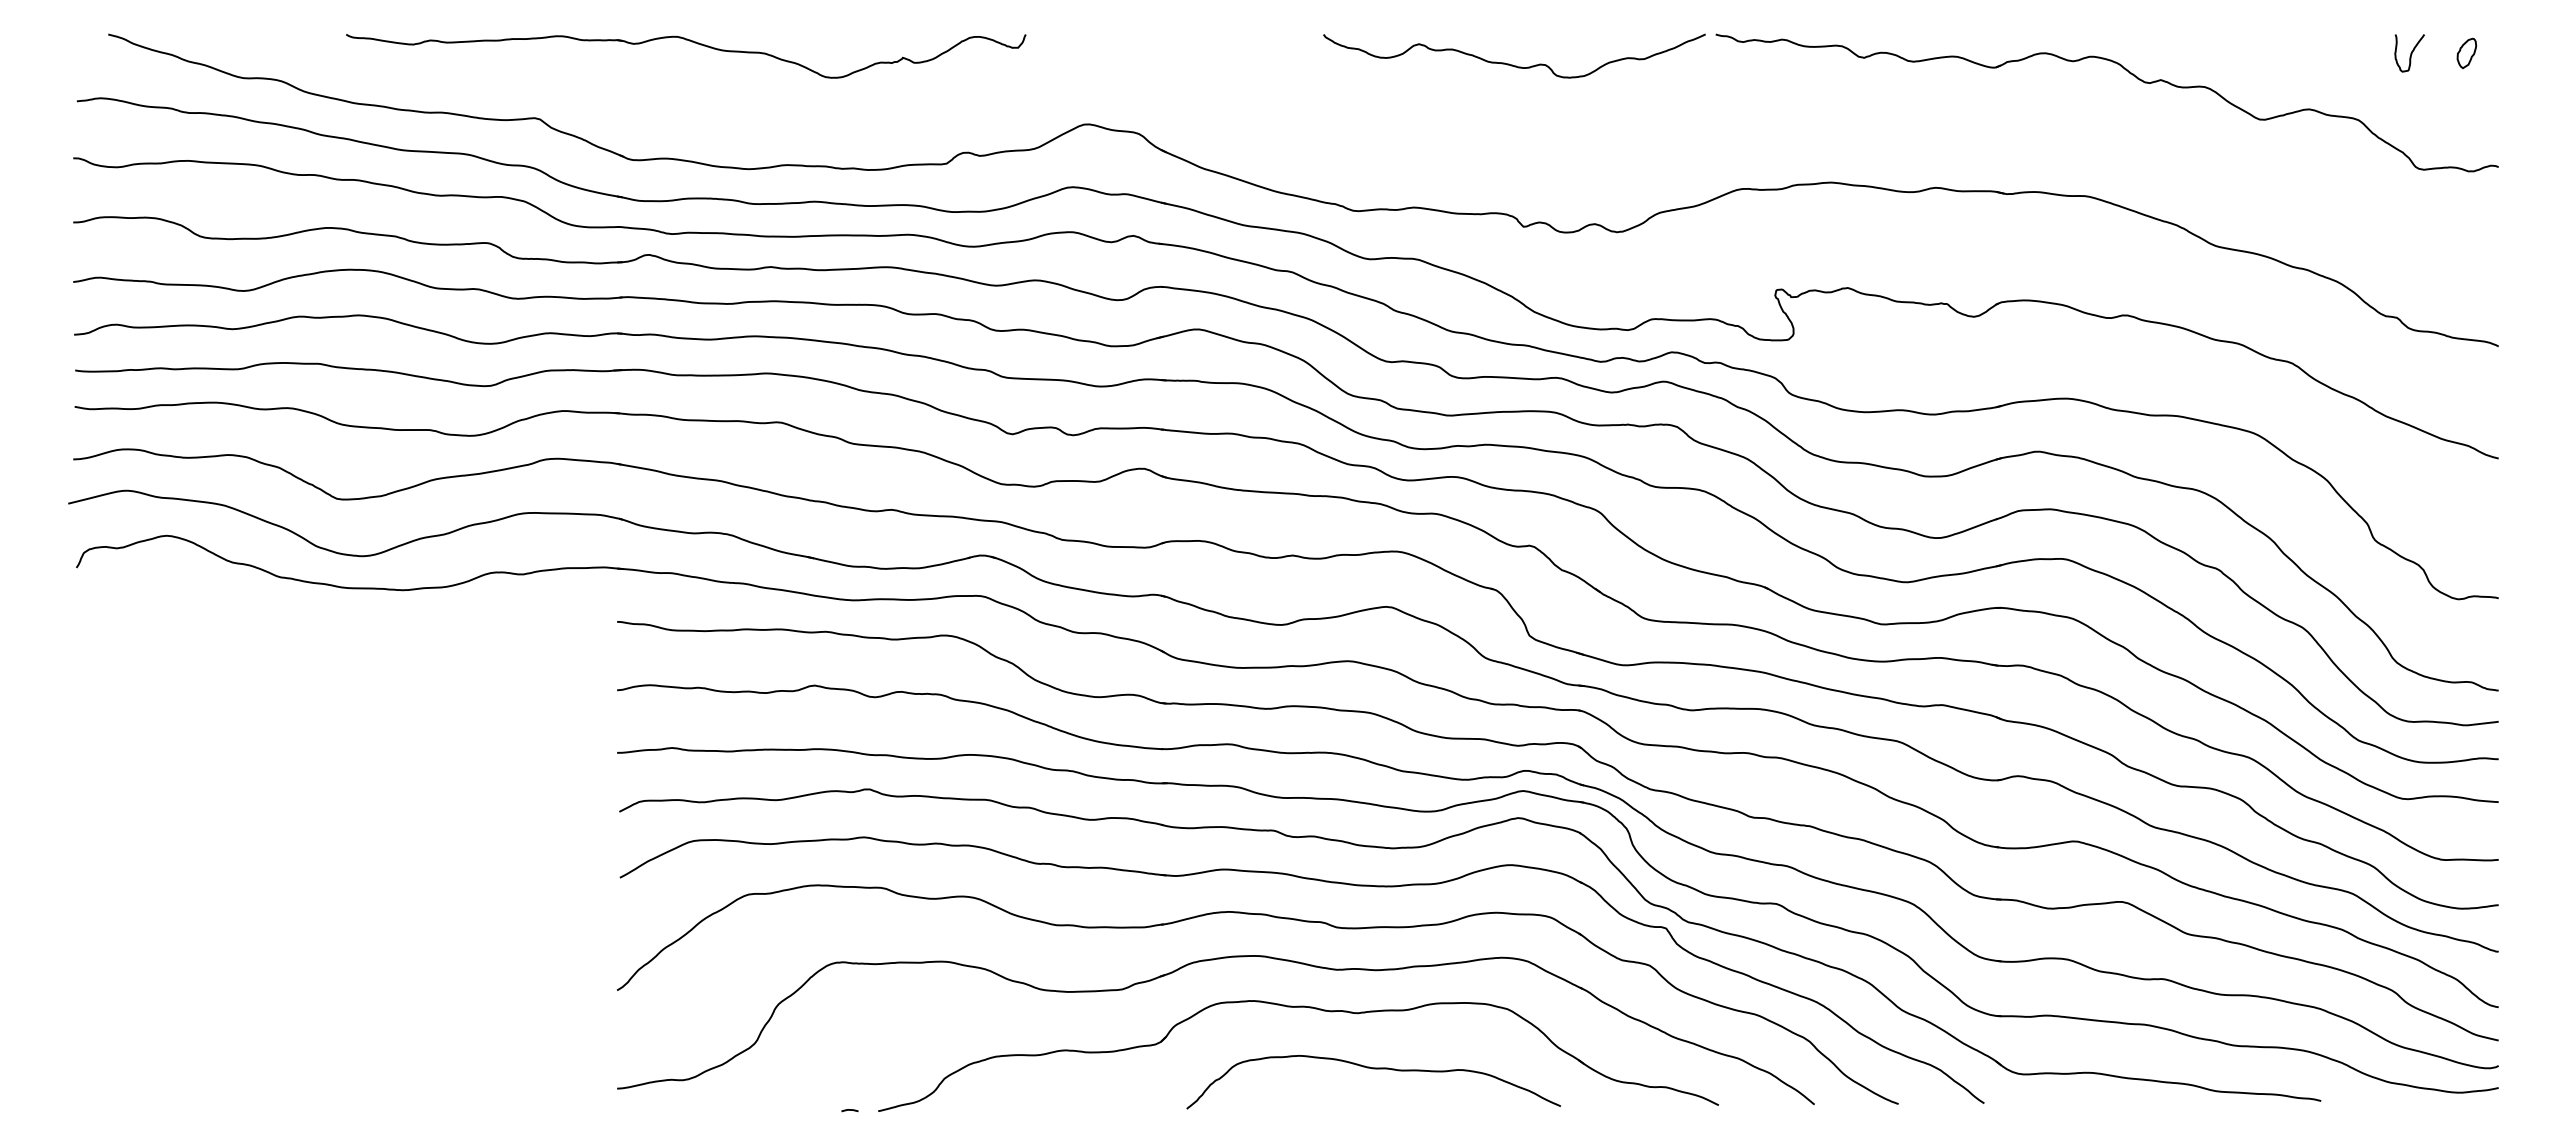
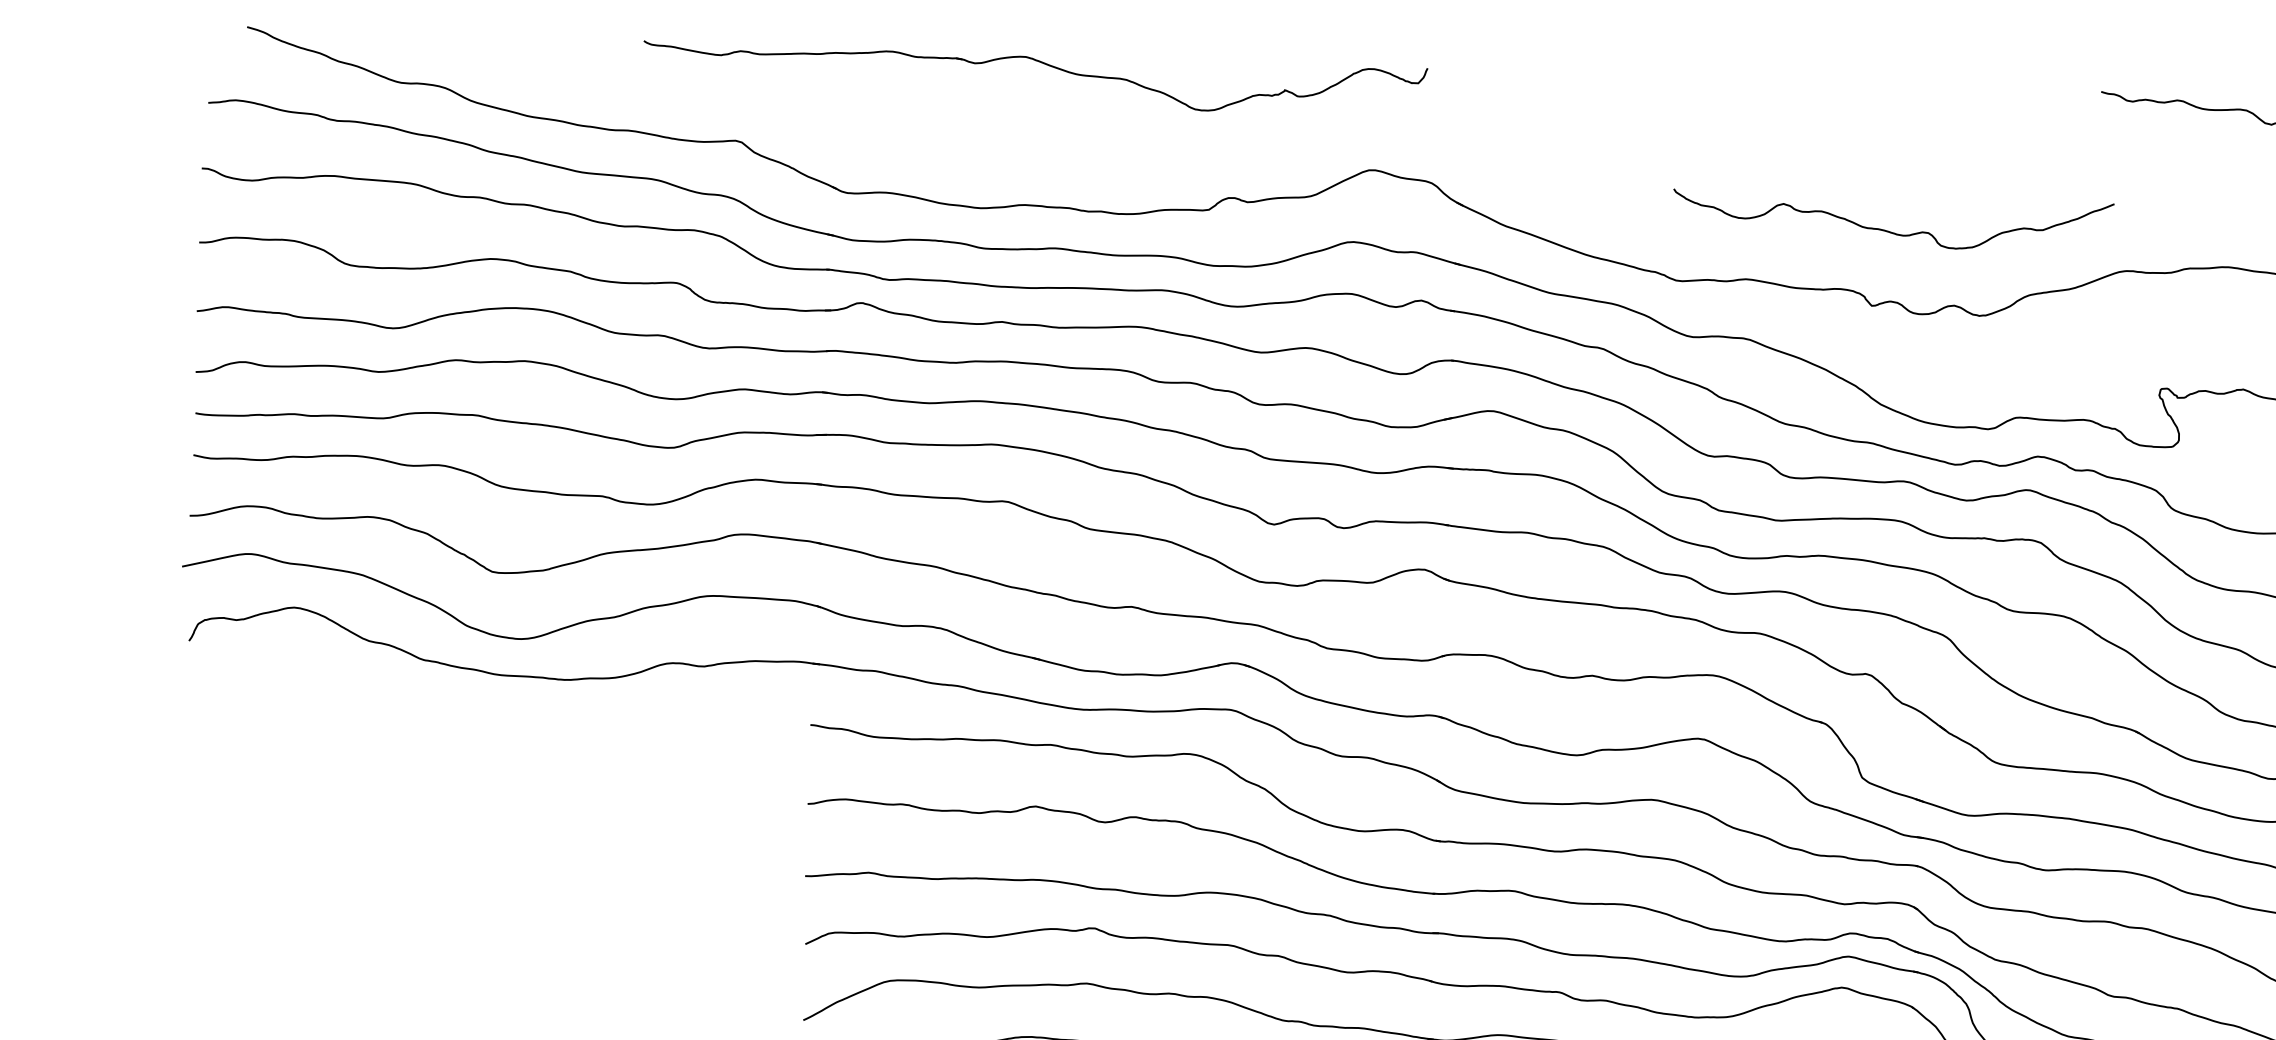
part: (692, 42) -> (1042, 64), moved
curve: (1512, 64) -> (1890, 231), moved

